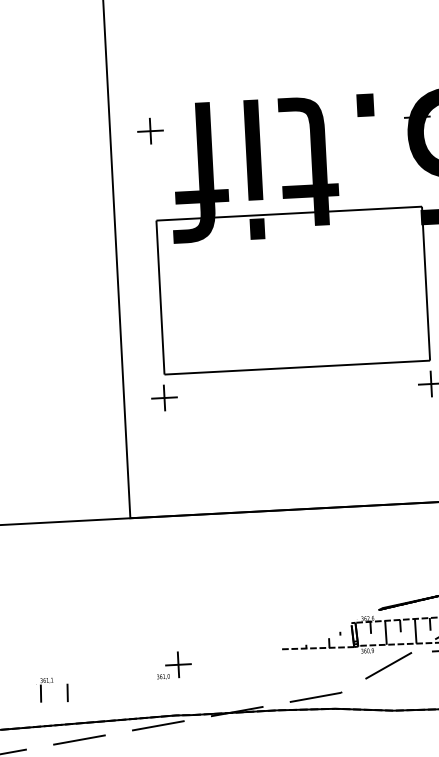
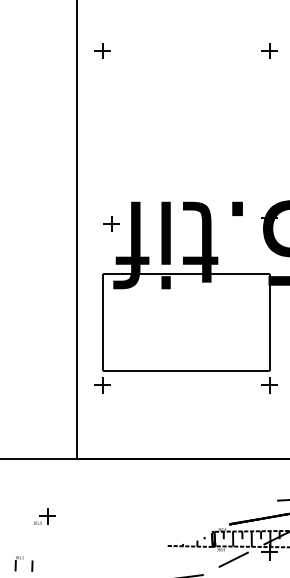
part: (150, 130) -> (111, 223), moved
part: (173, 665) -> (44, 516), moved

